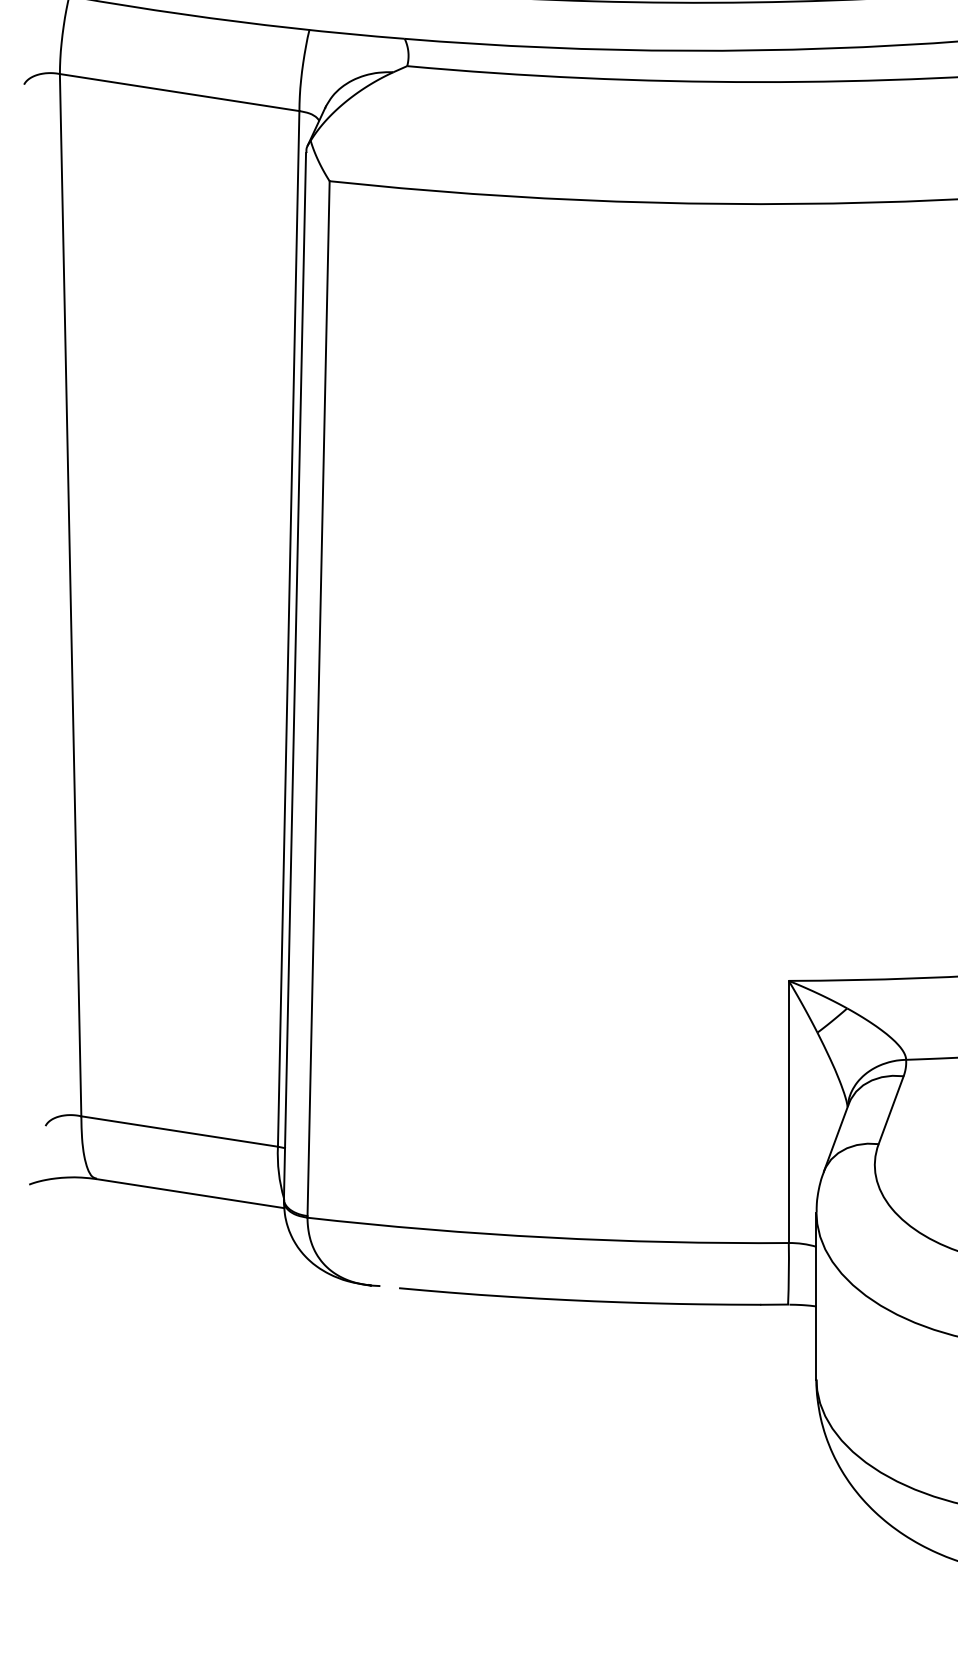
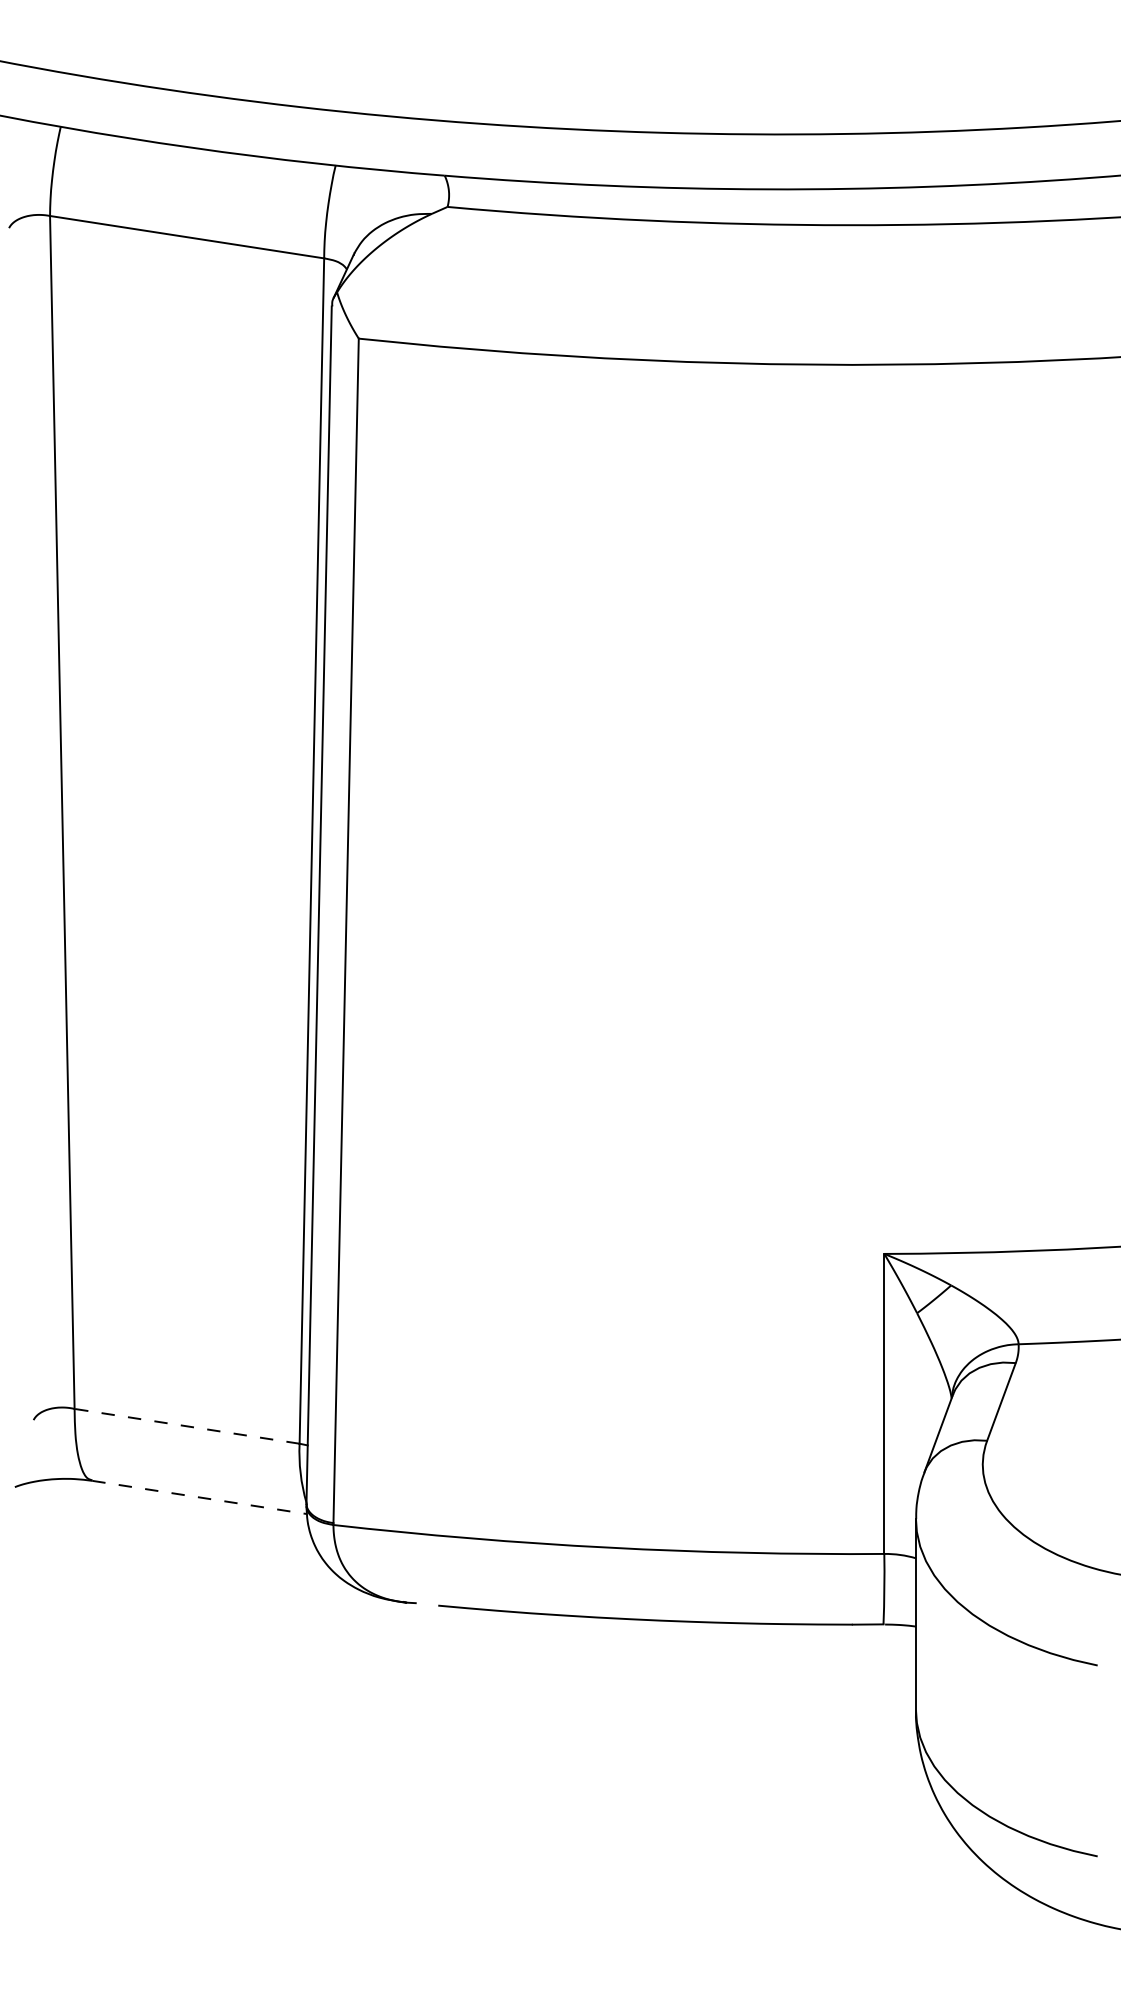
line: (179, 1131) -> (187, 1426), solid -> dashed
line: (190, 1193) -> (199, 1497), solid -> dashed

